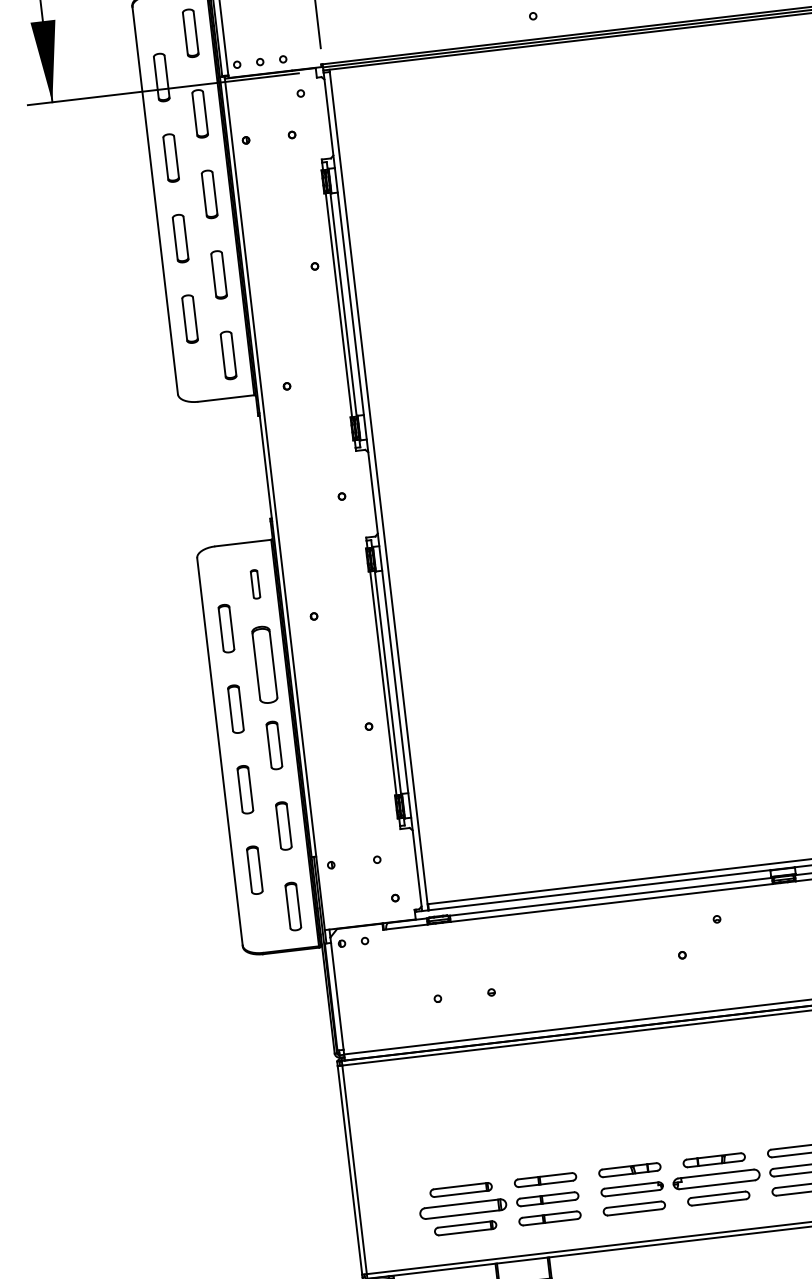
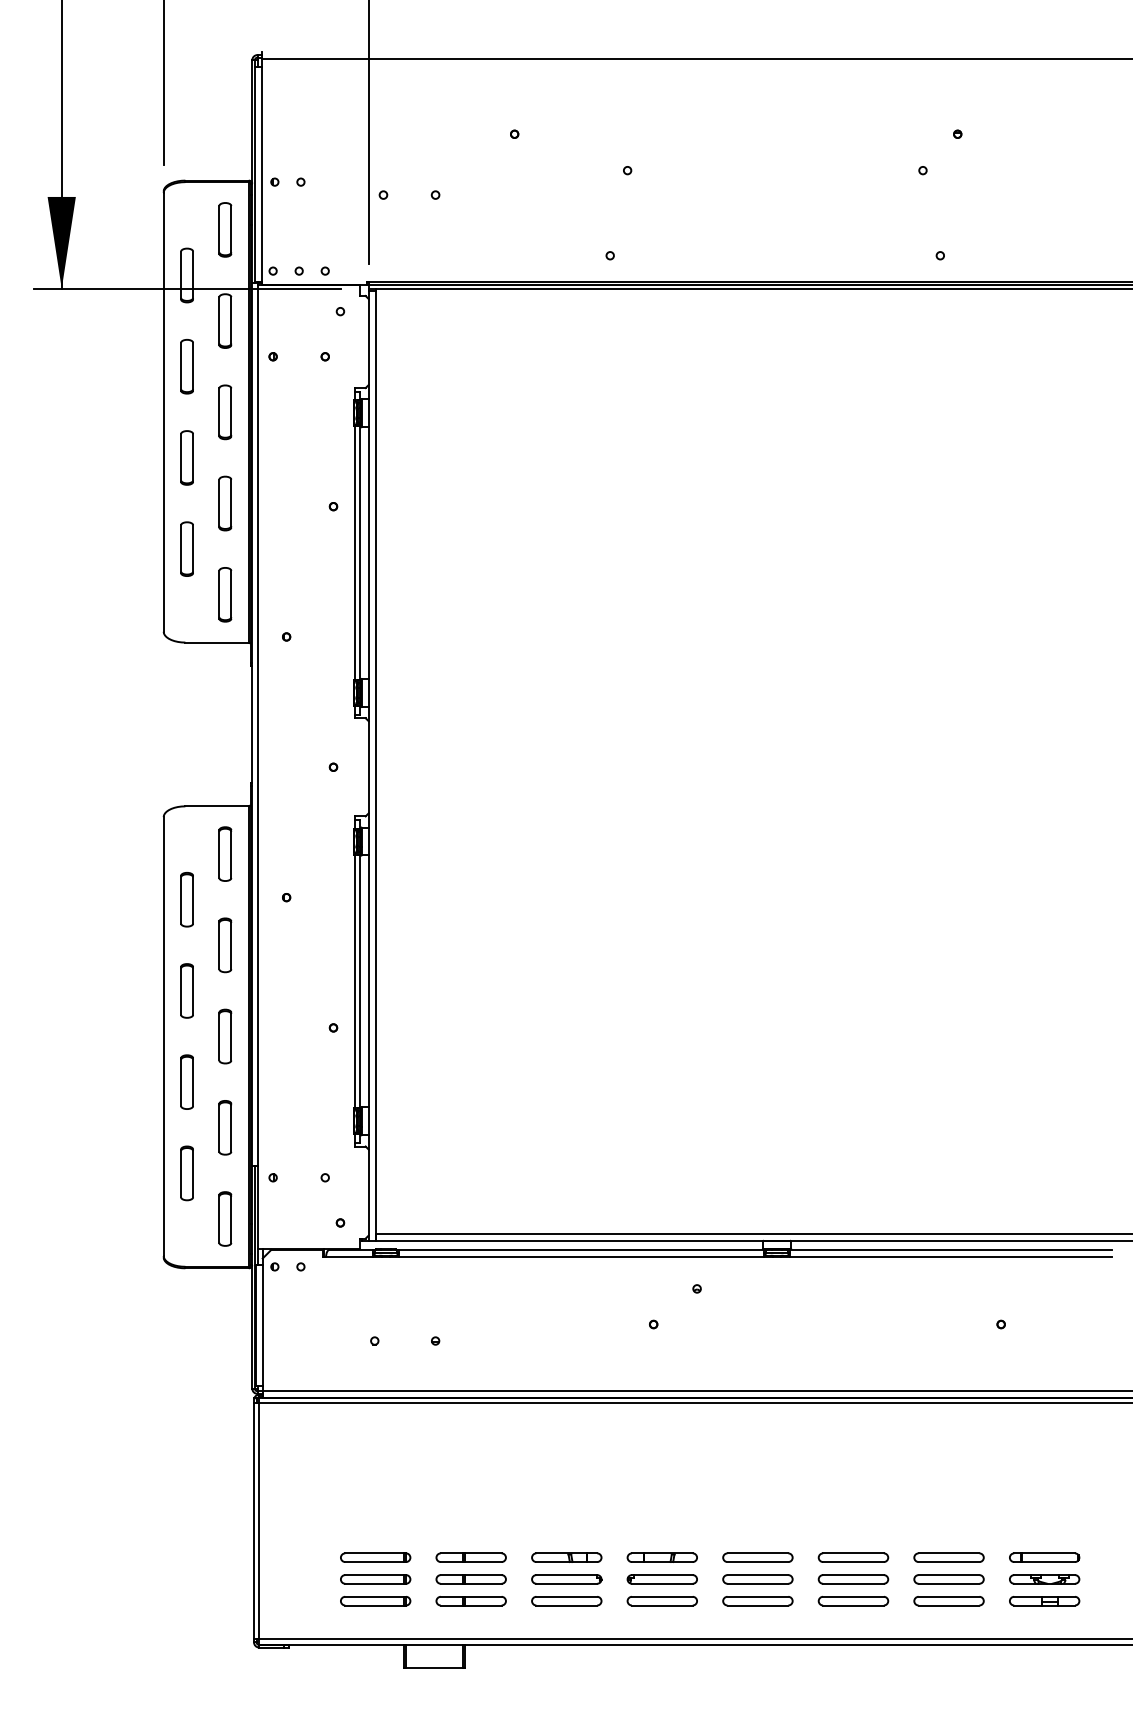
part: (255, 583) -> (225, 853), size x1.67
part: (265, 665) -> (225, 945), size x0.62
part: (715, 1179) -> (661, 1579), size x0.71
part: (463, 1209) -> (375, 1579), size x0.71

